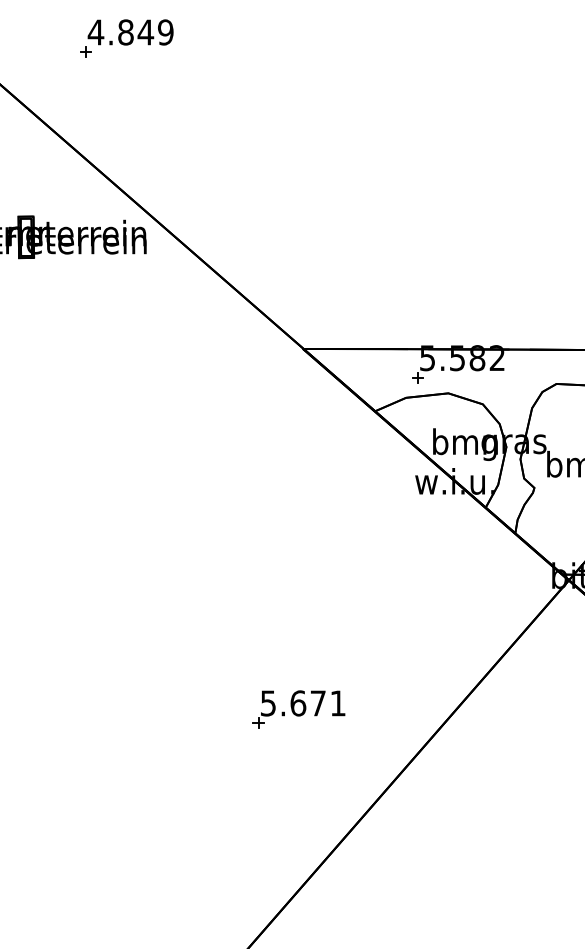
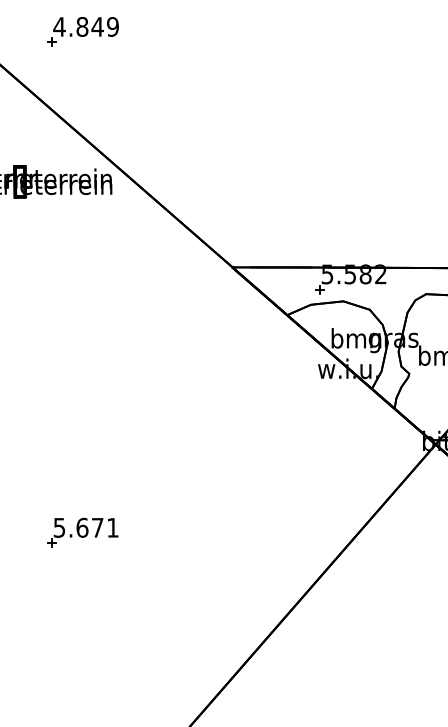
part: (126, 38) -> (82, 31), moved
part: (298, 709) -> (82, 532), moved

